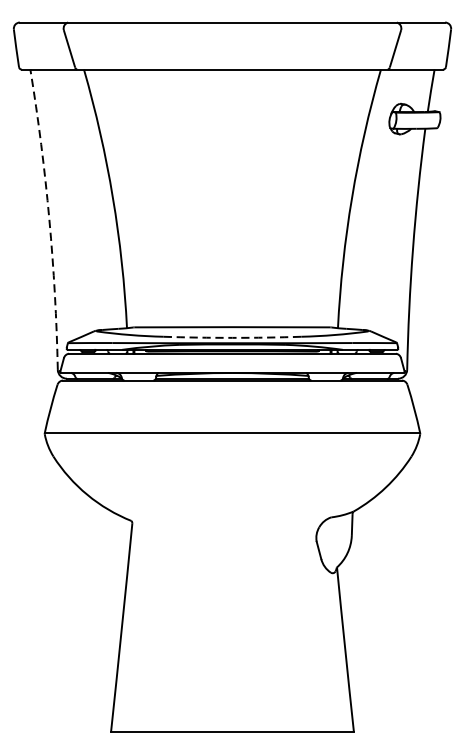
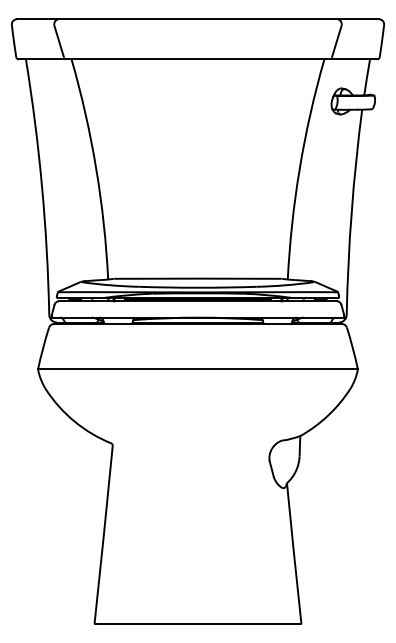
arc: (49, 218) -> (42, 186), dashed -> solid
arc: (231, 337) -> (197, 287), dashed -> solid

